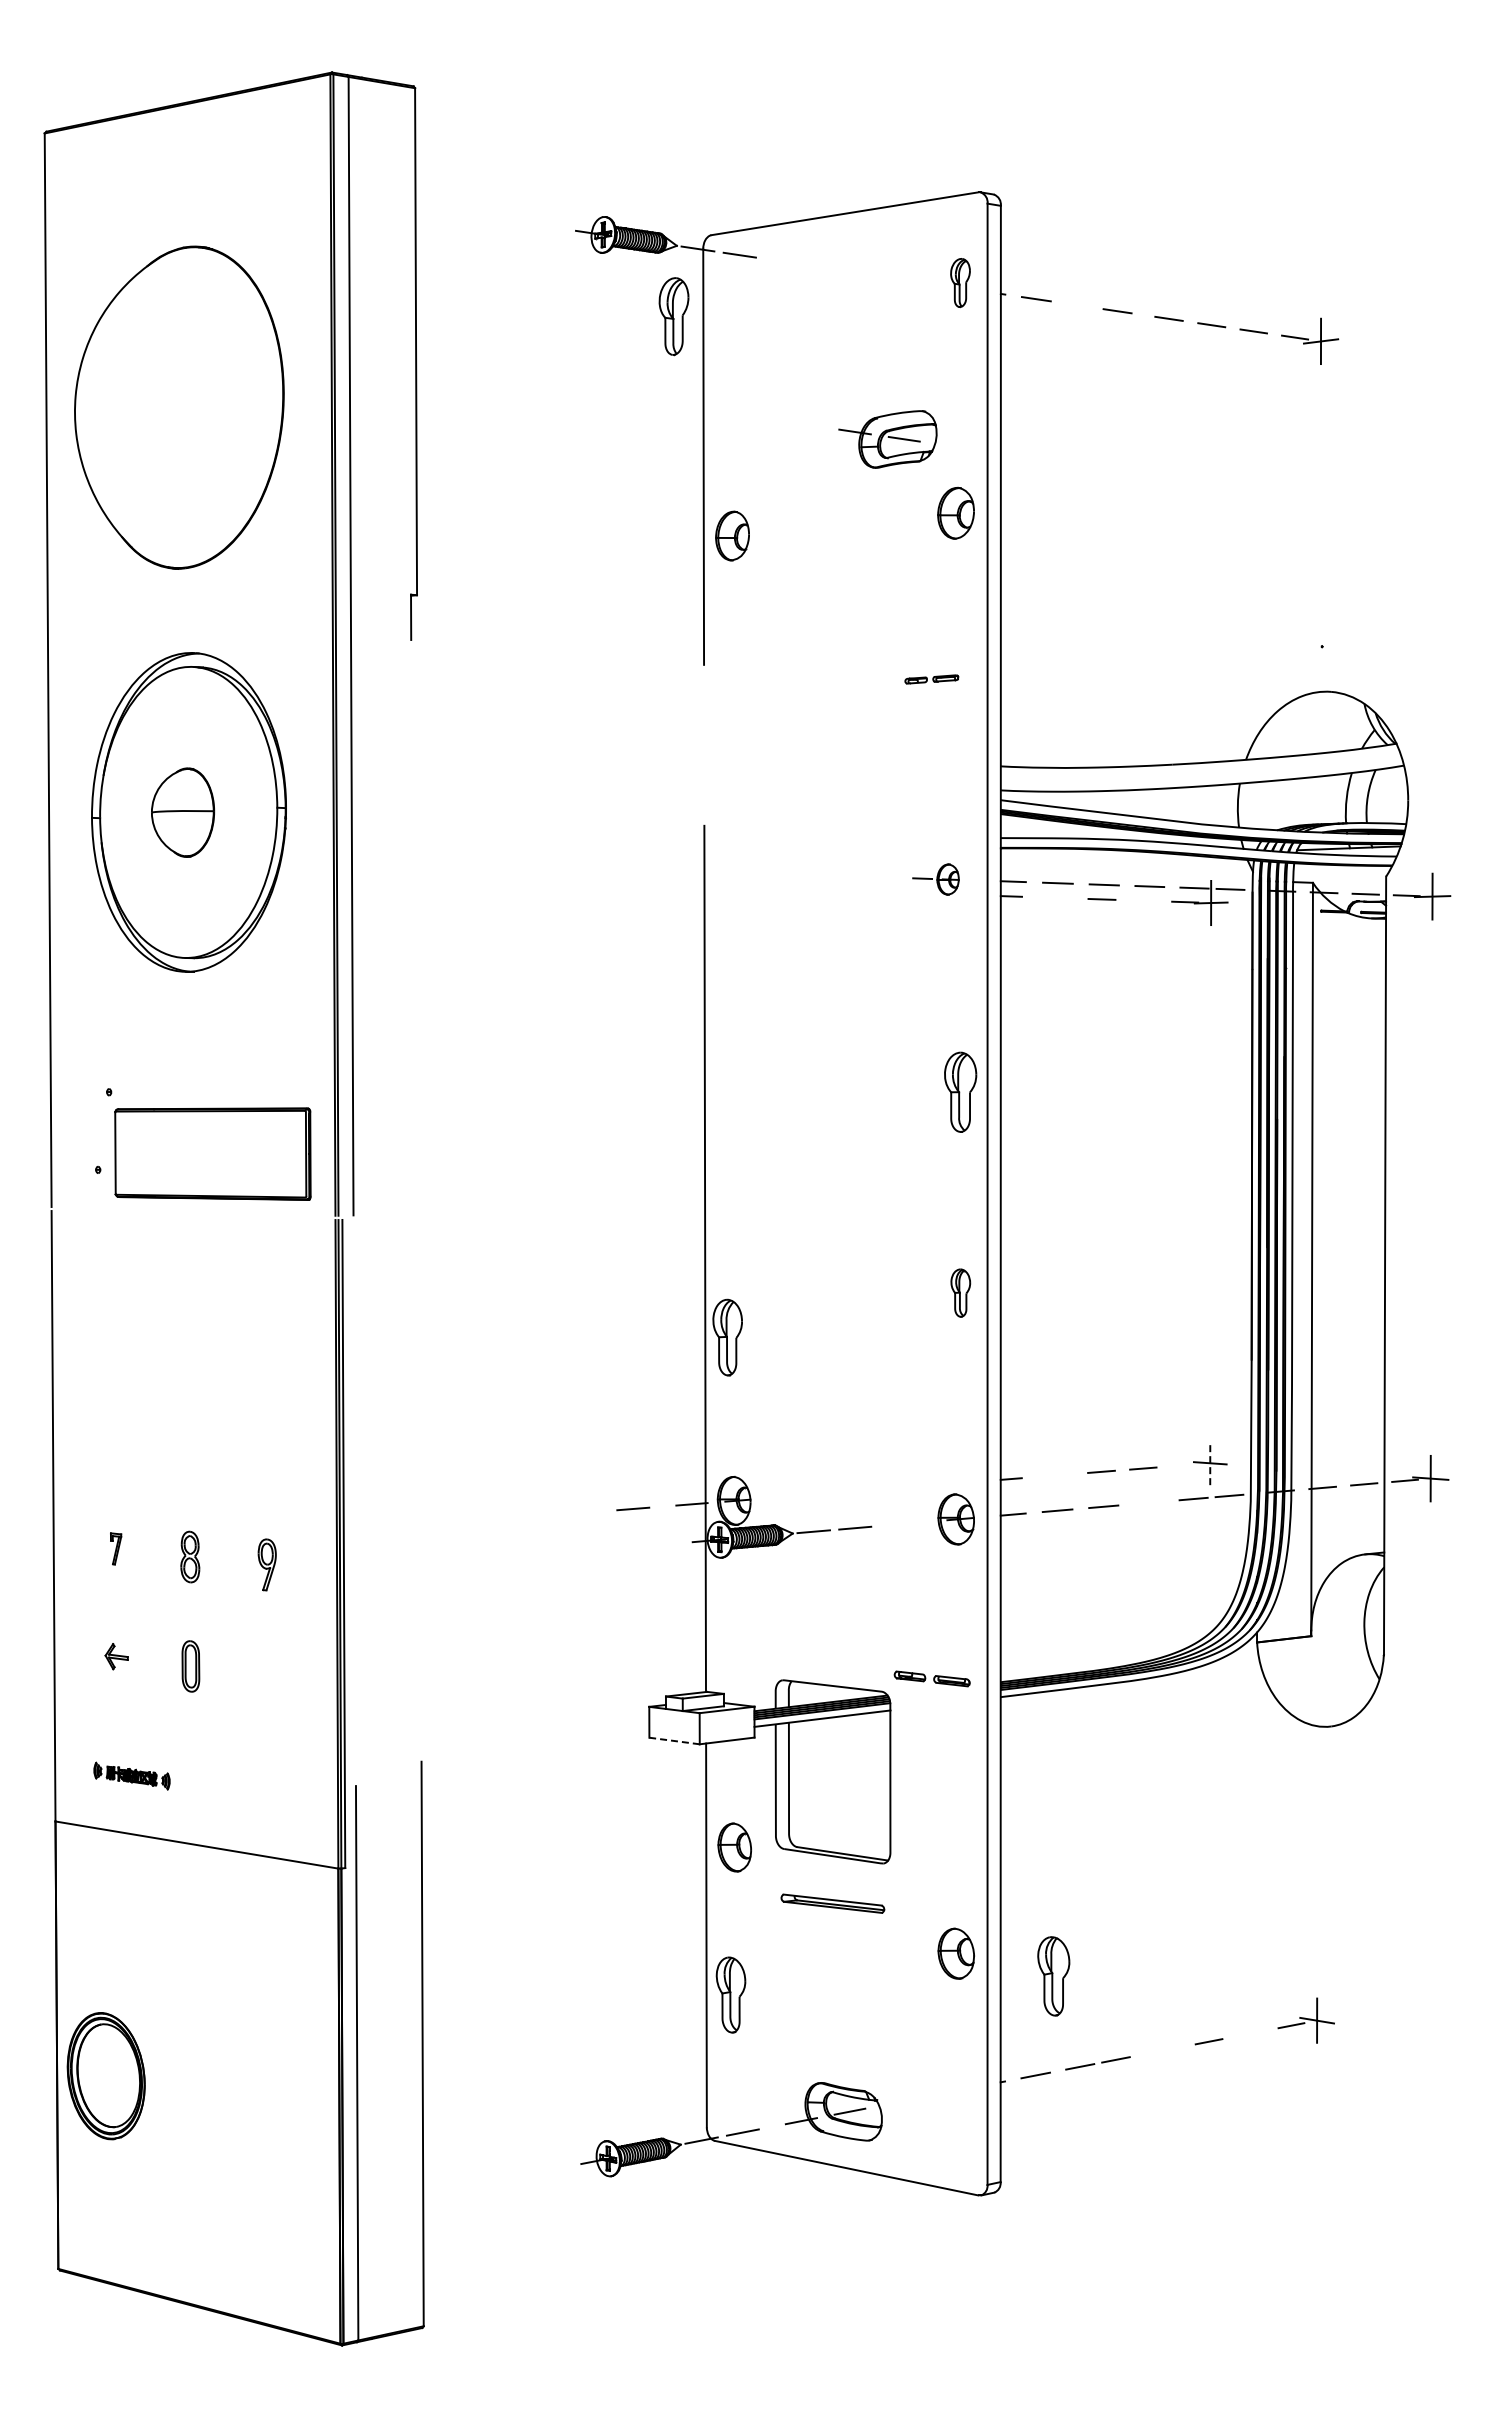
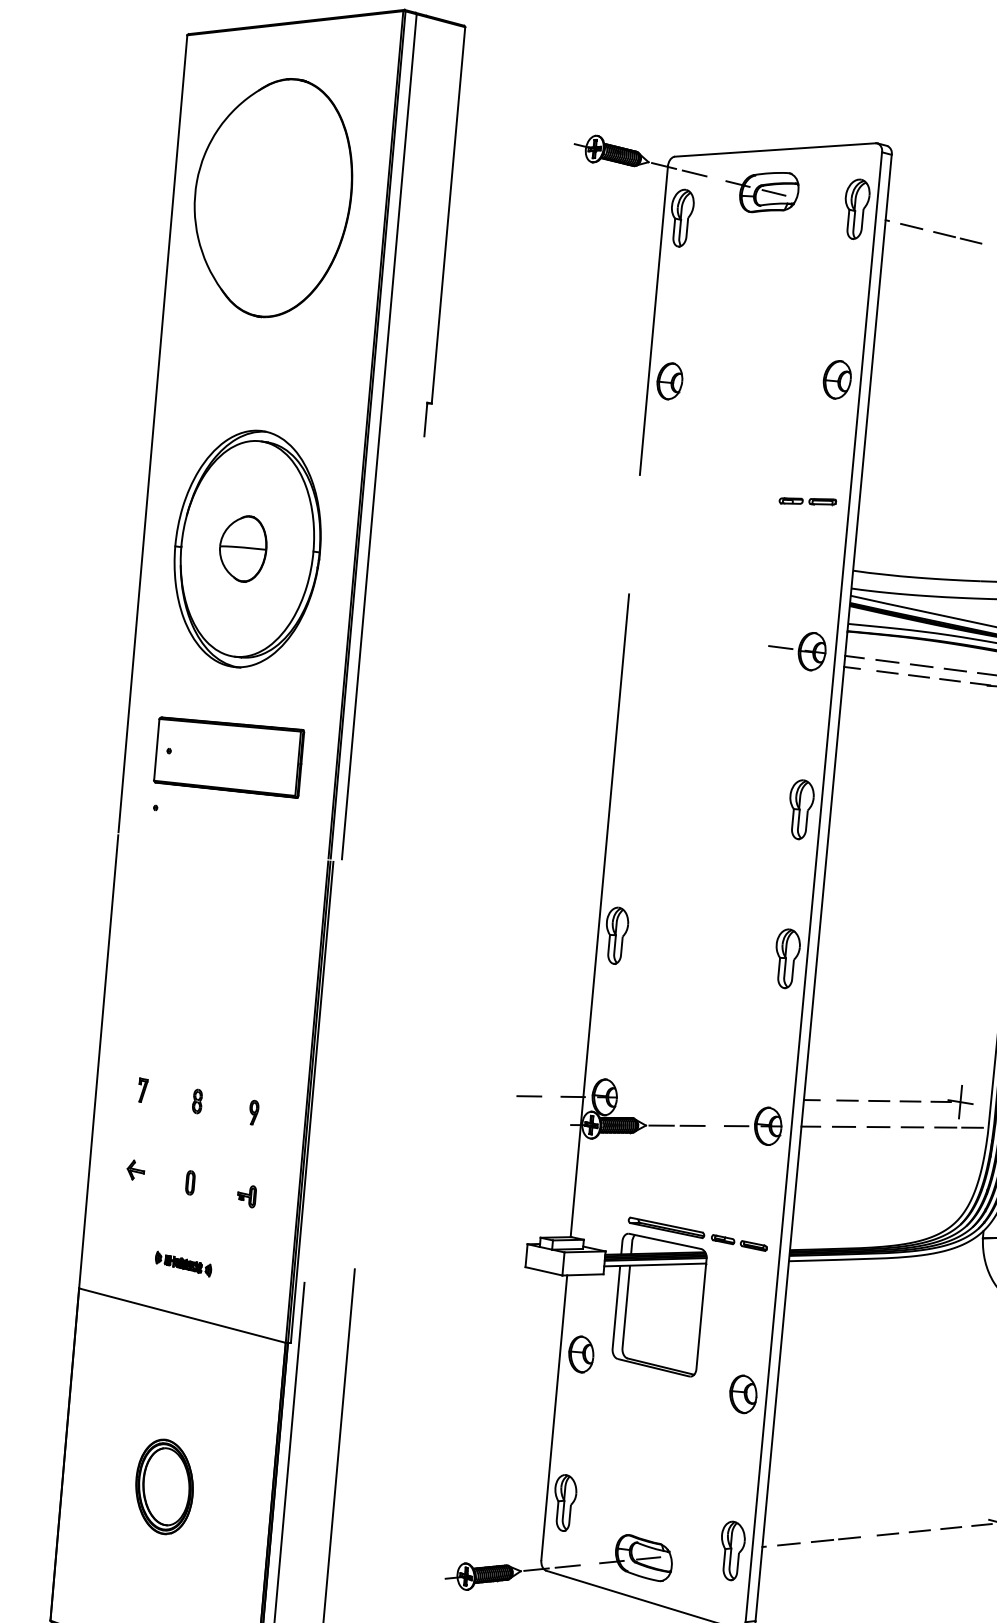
part: (960, 282) -> (856, 208), size x1.67
line: (1081, 305) -> (944, 234), added
part: (673, 316) -> (681, 218), moved
part: (179, 407) -> (273, 197), moved
part: (887, 439) -> (761, 191), moved
part: (931, 679) -> (807, 501), size x1.43
part: (935, 879) -> (796, 650), size x1.67
line: (1058, 897) -> (886, 671), added
line: (1143, 900) -> (949, 680), added
part: (212, 1153) -> (228, 756), moved
part: (960, 1292) -> (786, 958), size x1.67
part: (727, 1337) -> (616, 935), moved
line: (1210, 1463) -> (960, 1102), dashed -> solid
line: (1184, 1465) -> (941, 1102), added
line: (1058, 1475) -> (847, 1100), added
line: (1148, 1502) -> (912, 1127), added
line: (913, 1522) -> (736, 1125), added
part: (190, 1556) -> (197, 1101), size x0.62
part: (267, 1564) -> (254, 1112), size x0.62
part: (191, 1666) -> (190, 1182), size x0.62
part: (267, 1677) -> (246, 1196), added
line: (674, 1740) -> (543, 1270), dashed -> solid
part: (131, 1775) -> (183, 1263), moved
part: (832, 1903) -> (666, 1227), moved
part: (955, 1953) -> (742, 1394), moved
part: (1053, 1976) -> (731, 1551), moved
part: (730, 1994) -> (564, 1502), moved
line: (1250, 2033) -> (951, 1527), added
line: (1166, 2049) -> (887, 1534), added
part: (105, 2076) -> (163, 1487), moved

